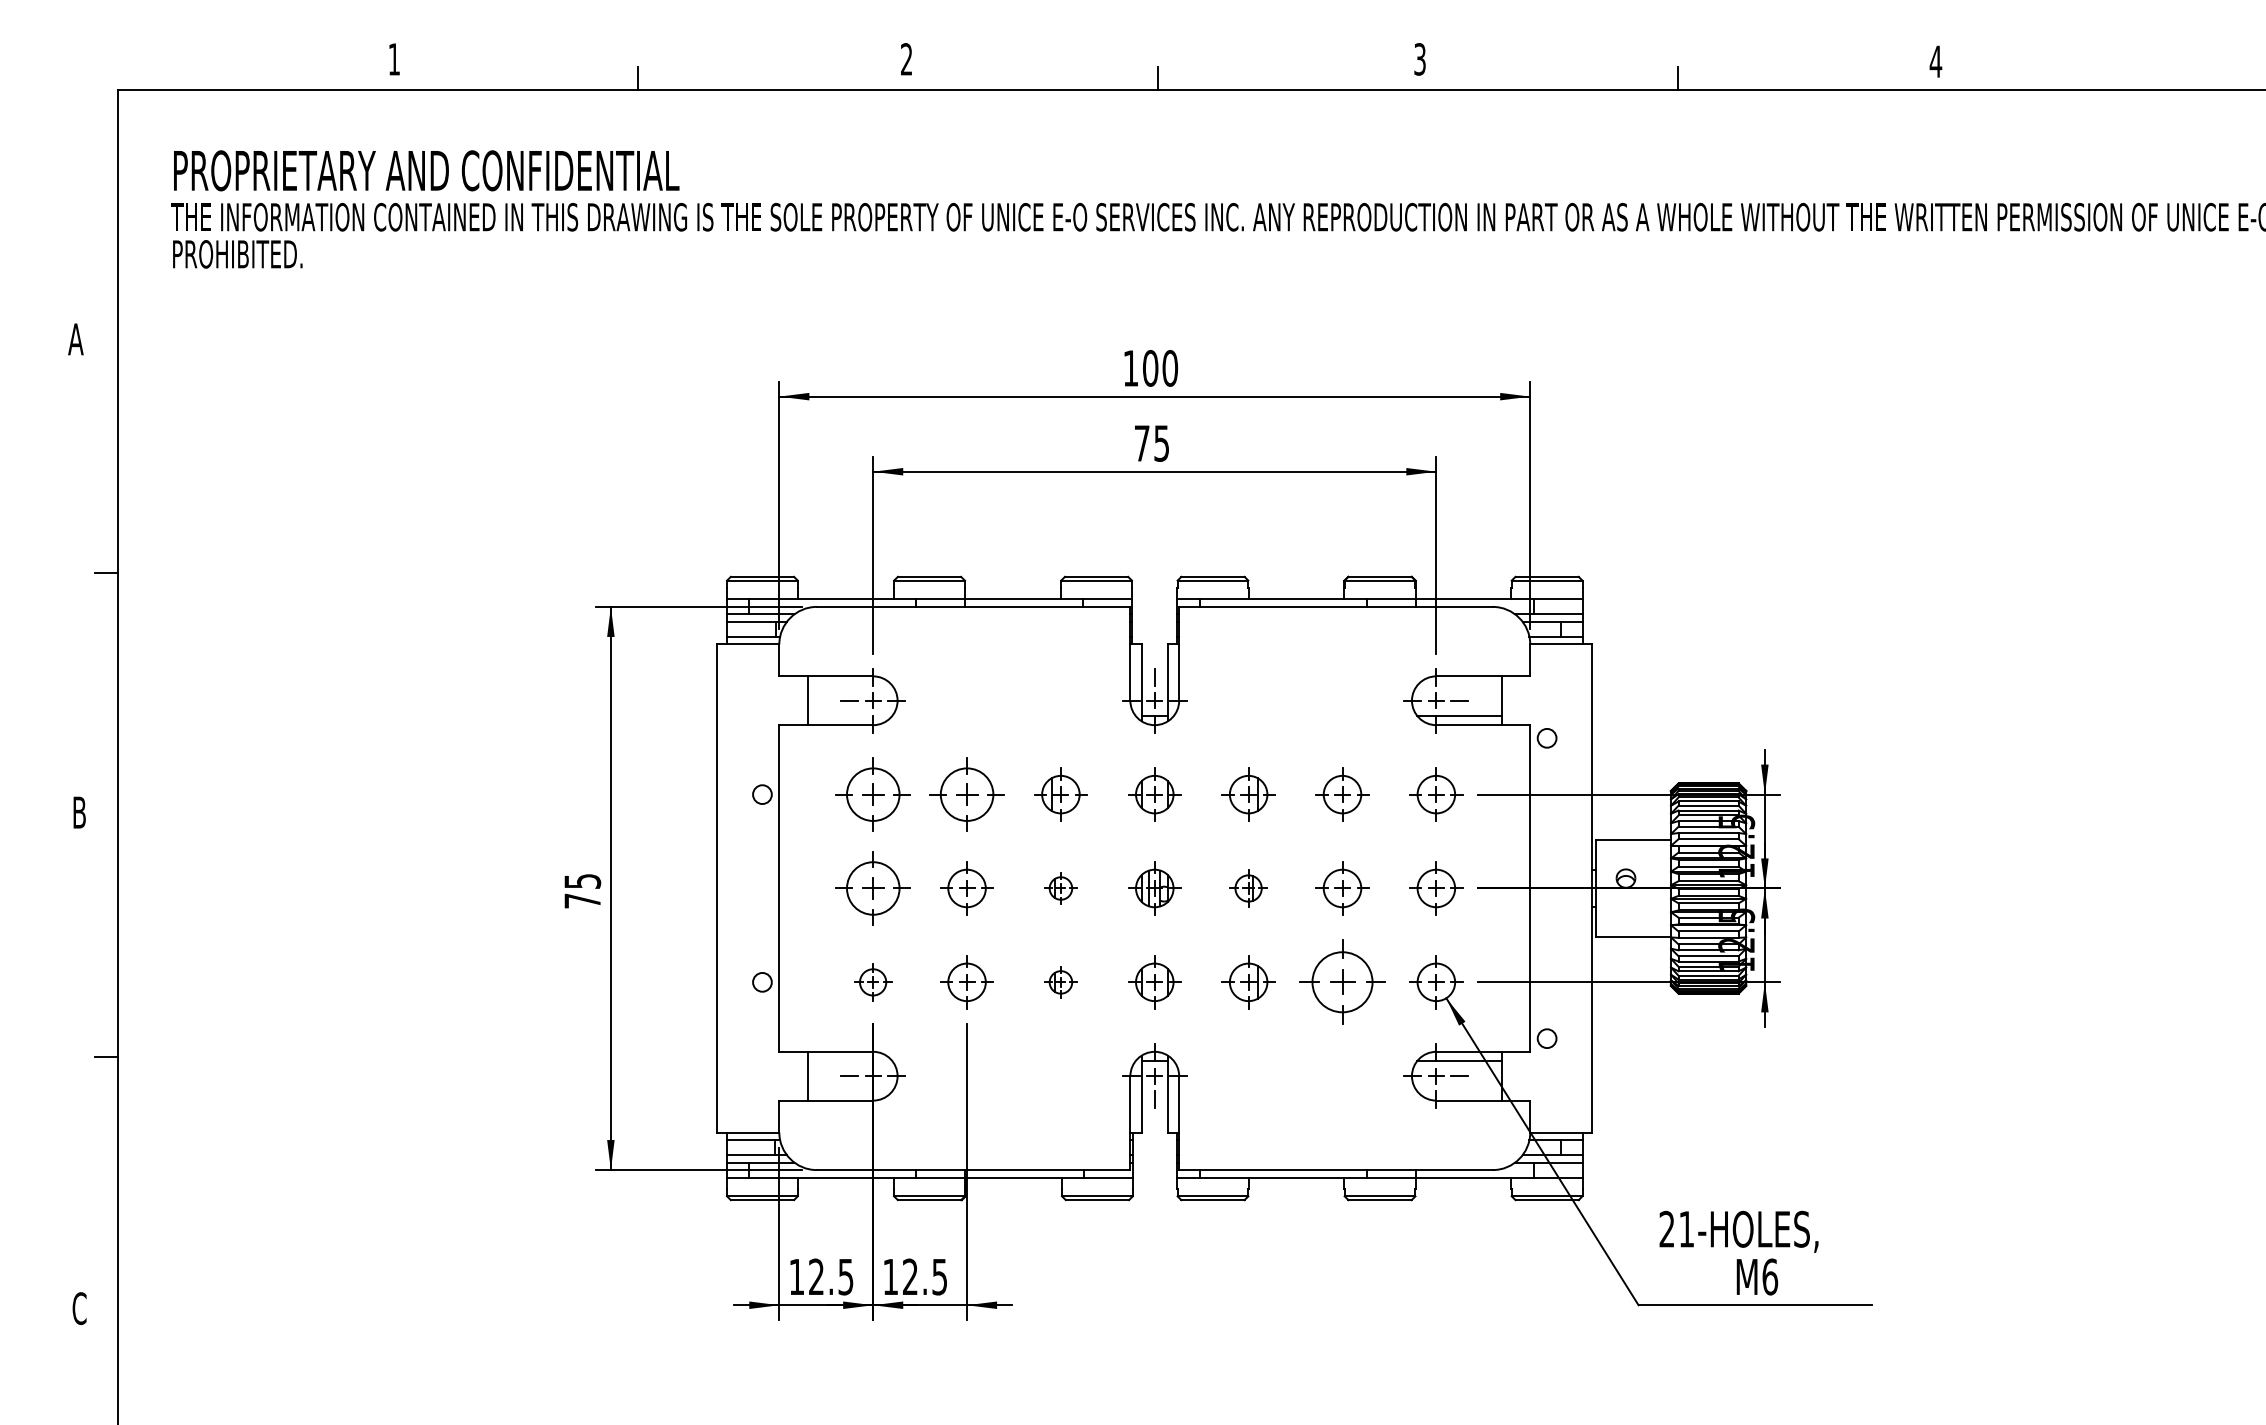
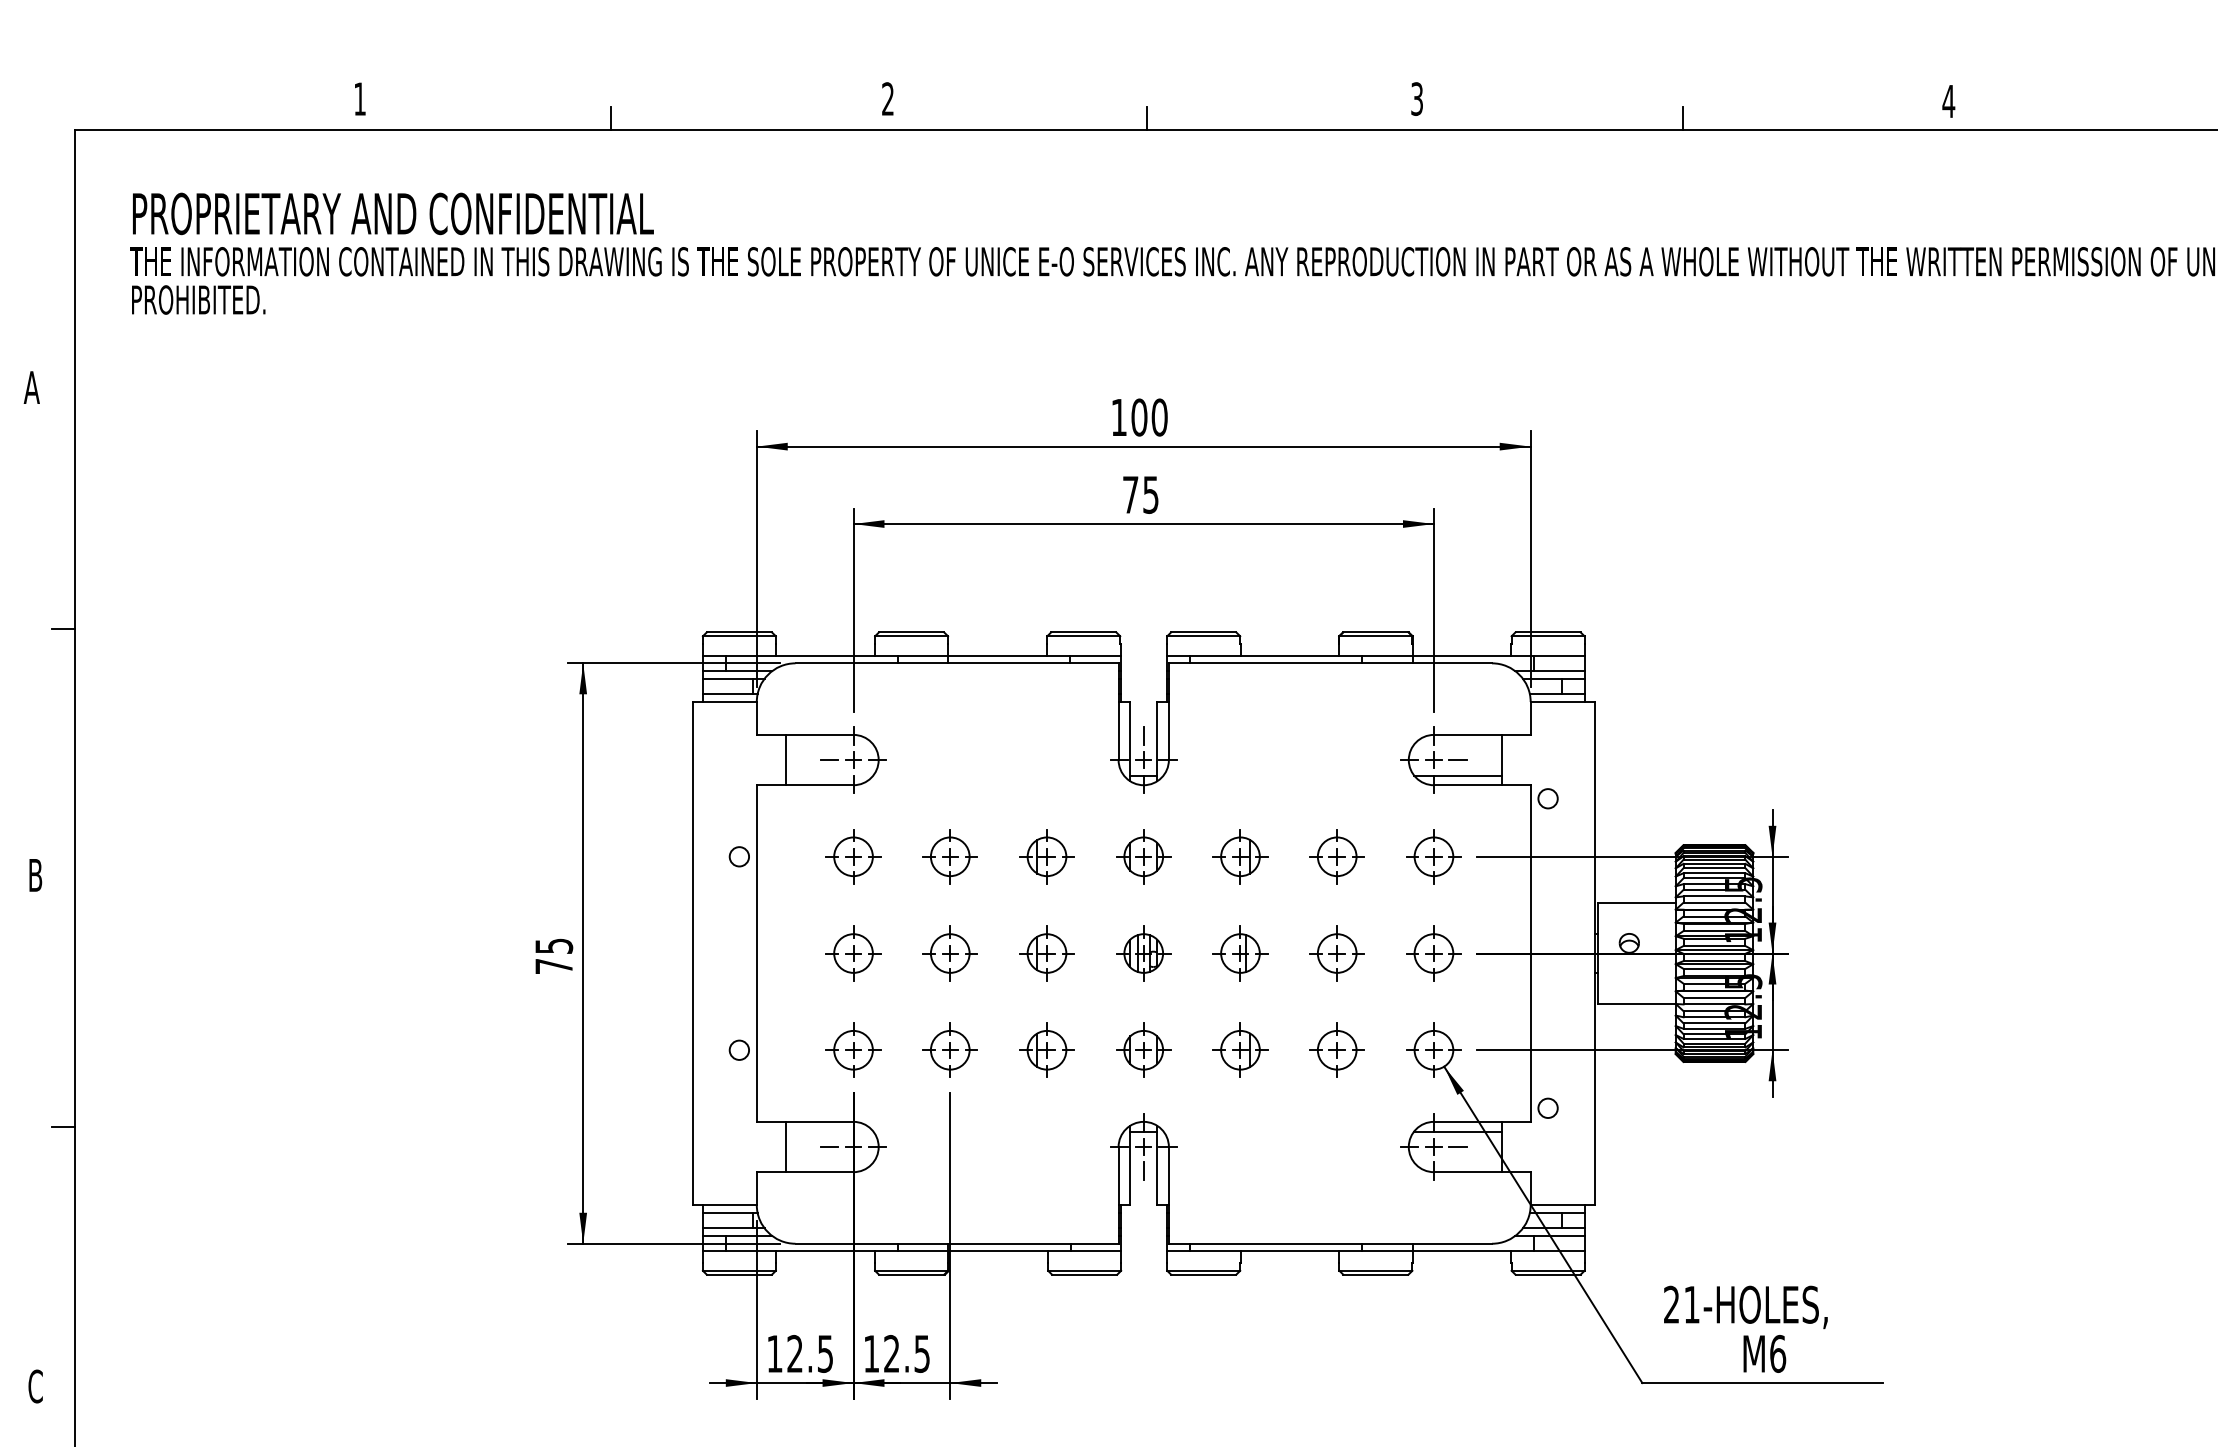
part: (872, 794) -> (852, 856), size x0.71
part: (966, 794) -> (949, 856), size x0.71
part: (872, 888) -> (852, 953), size x0.71
part: (1060, 888) -> (1046, 953), size x1.67
part: (1248, 888) -> (1240, 953), size x1.43
part: (872, 982) -> (852, 1050), size x1.43
part: (1060, 982) -> (1046, 1050), size x1.67
part: (1342, 982) -> (1337, 1050), size x0.62

